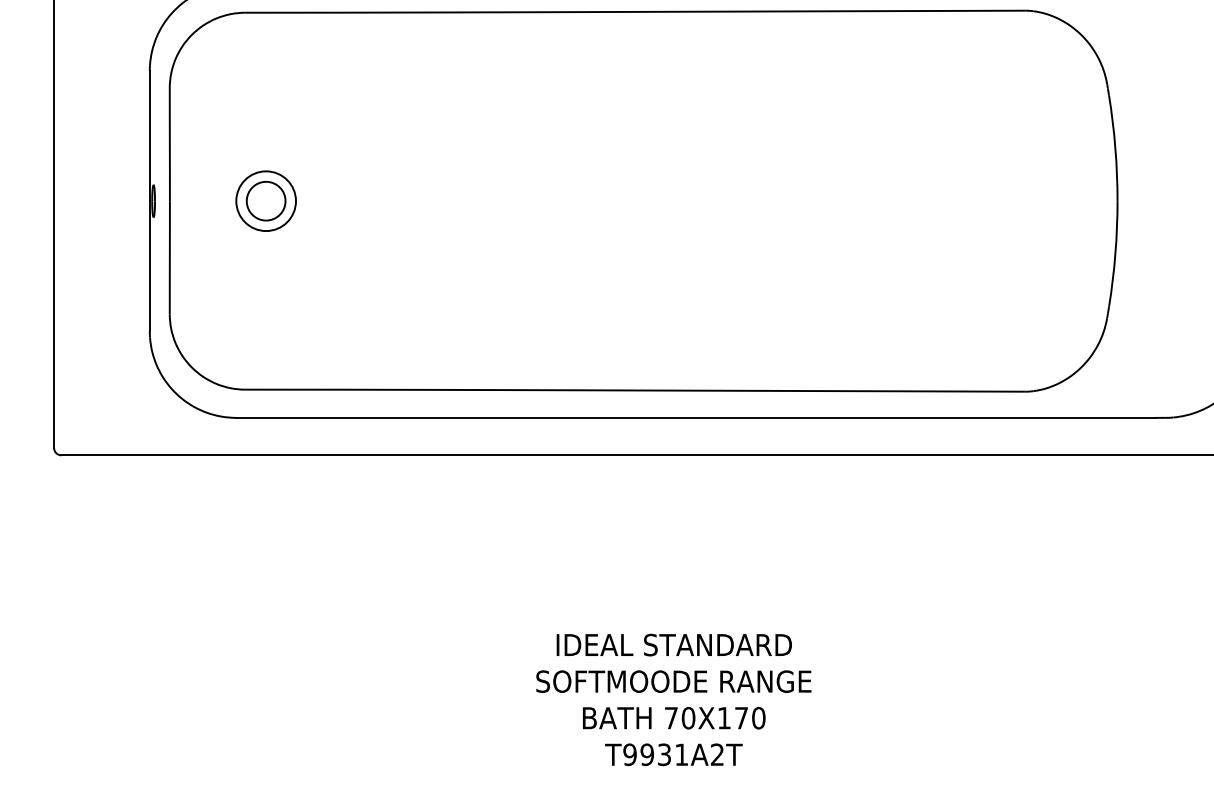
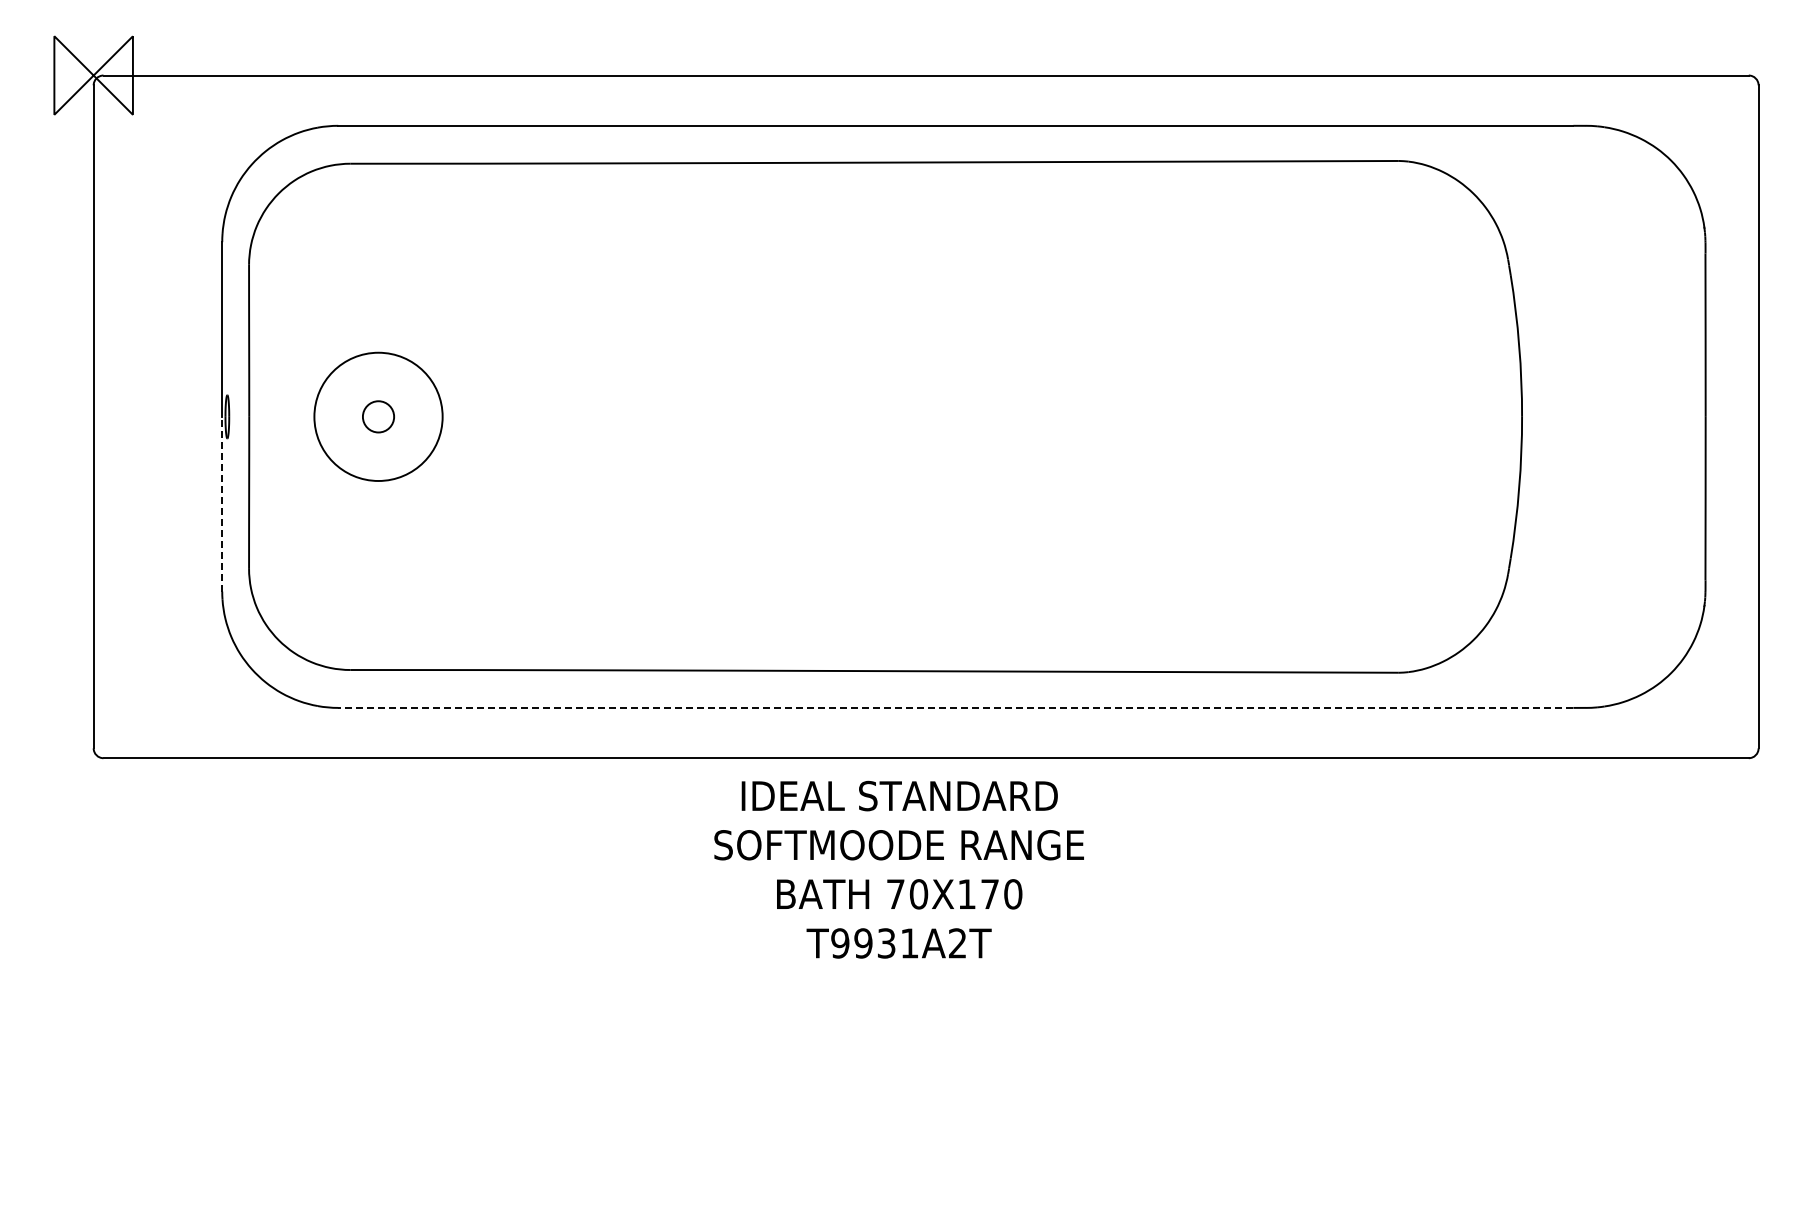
circle: (266, 200) -> (378, 416), size x0.6
circle: (266, 200) -> (378, 416), size x1.6
line: (149, 265) -> (222, 503), solid -> dashed
line: (695, 417) -> (955, 707), solid -> dashed
text: (673, 699) -> (898, 869), moved

